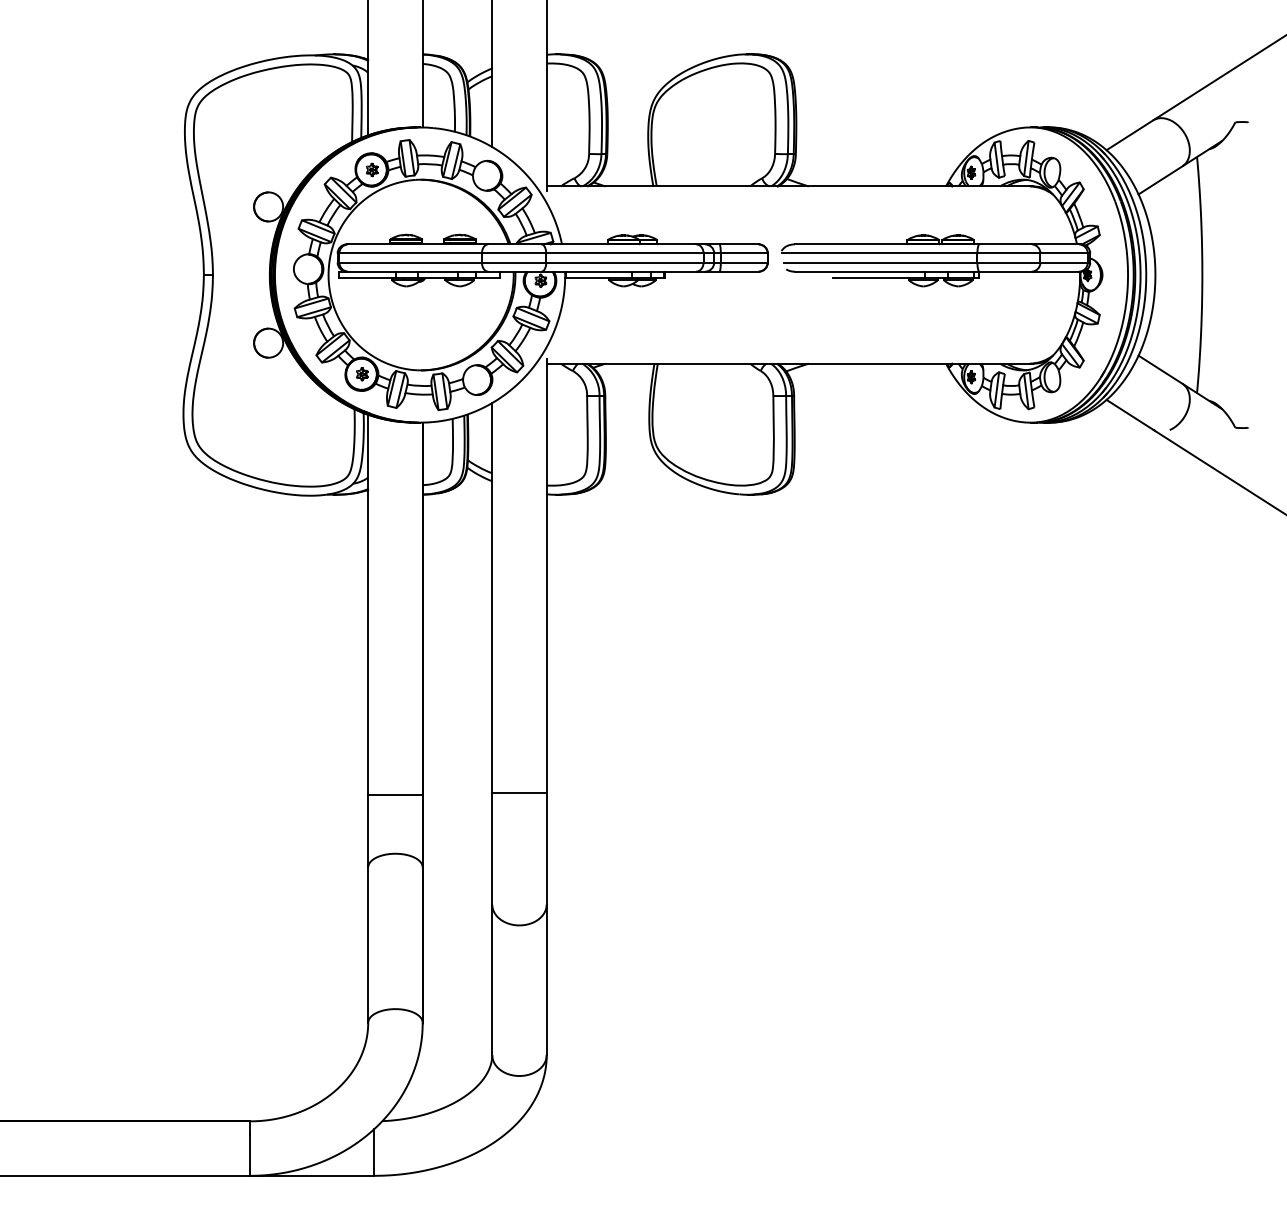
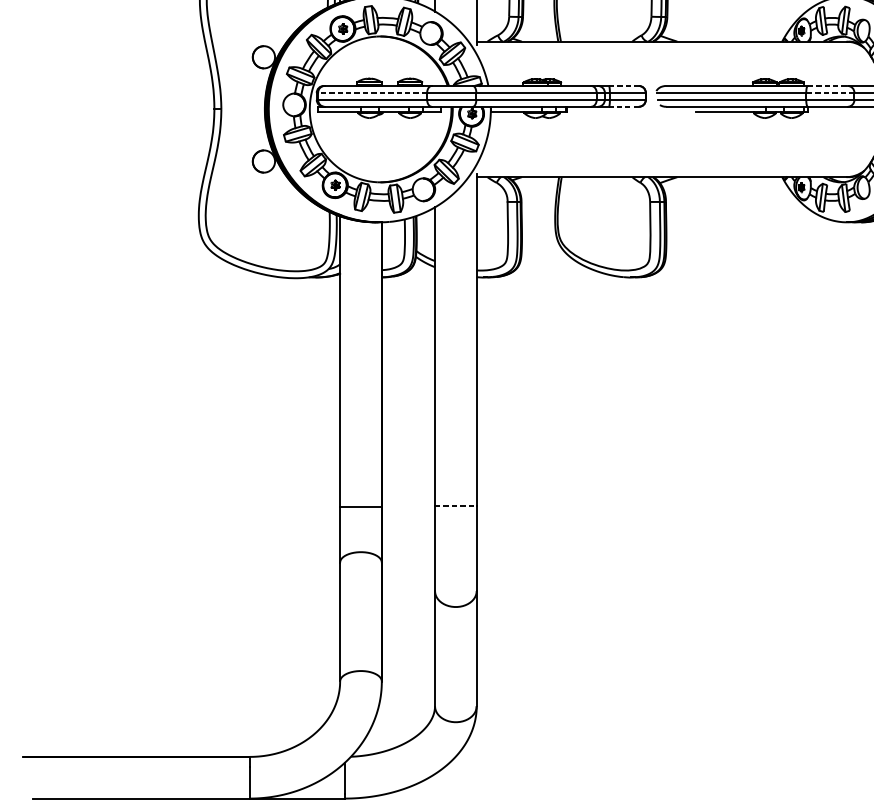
line: (739, 244) -> (624, 86), solid -> dashed
line: (1006, 244) -> (828, 86), solid -> dashed
line: (410, 253) -> (372, 92), solid -> dashed
line: (1008, 253) -> (830, 92), solid -> dashed
line: (739, 271) -> (624, 106), solid -> dashed
line: (519, 793) -> (455, 506), solid -> dashed

